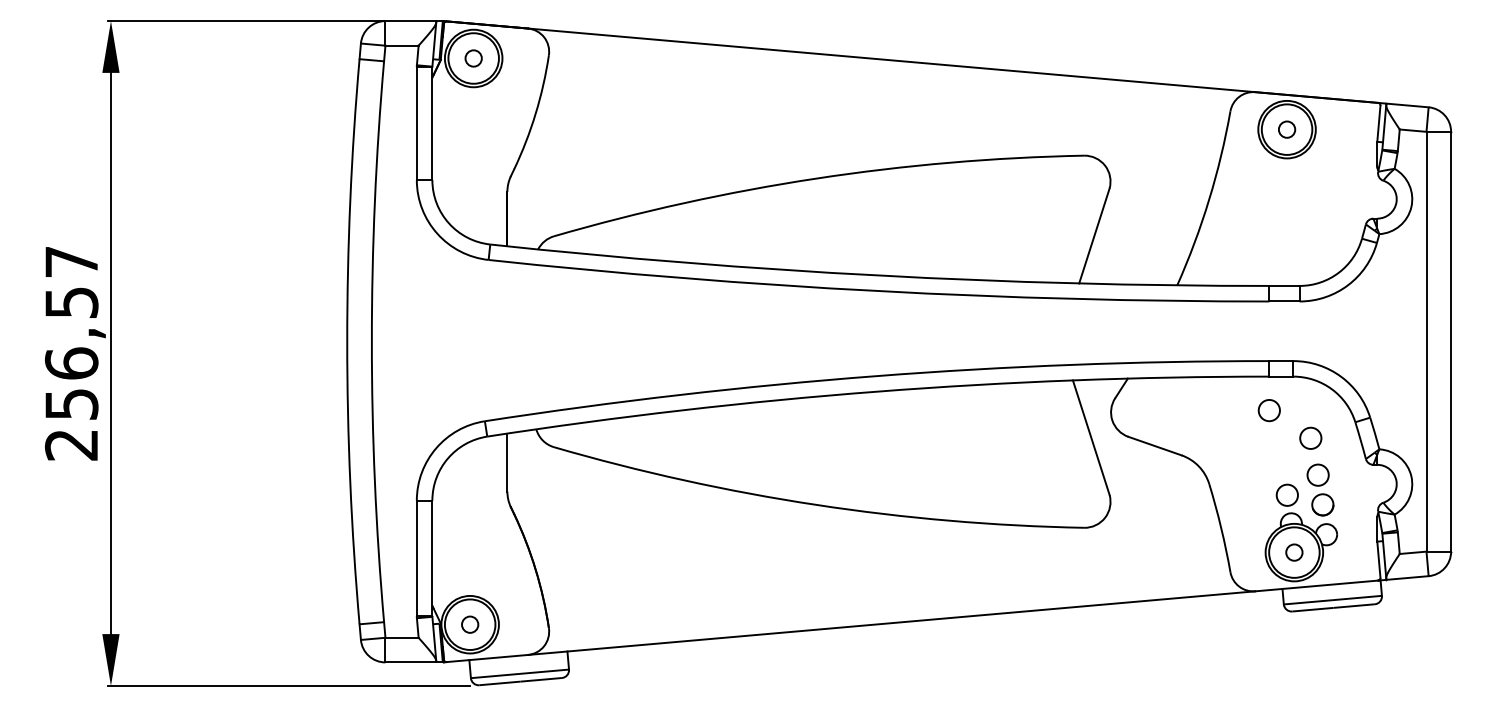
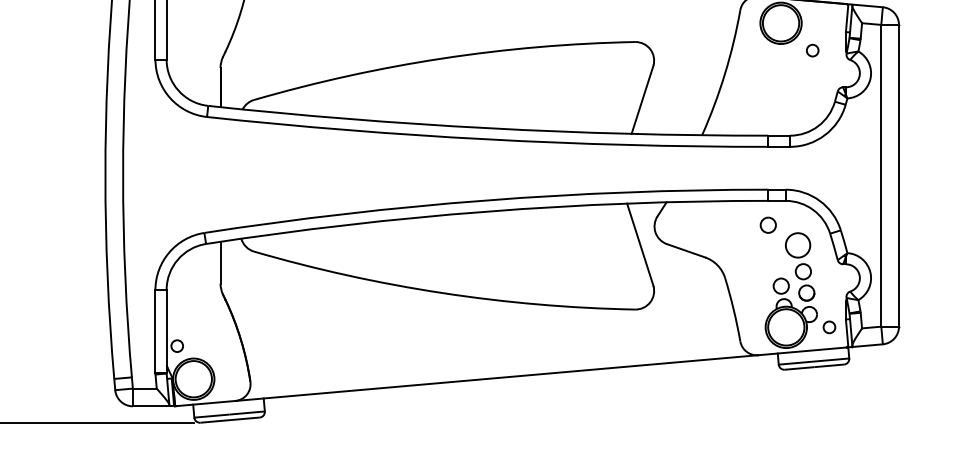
circle: (1287, 129) -> (813, 50), moved
circle: (1310, 437) -> (797, 244), size x1.6
circle: (1294, 552) -> (829, 327), moved
circle: (470, 624) -> (177, 346), moved

